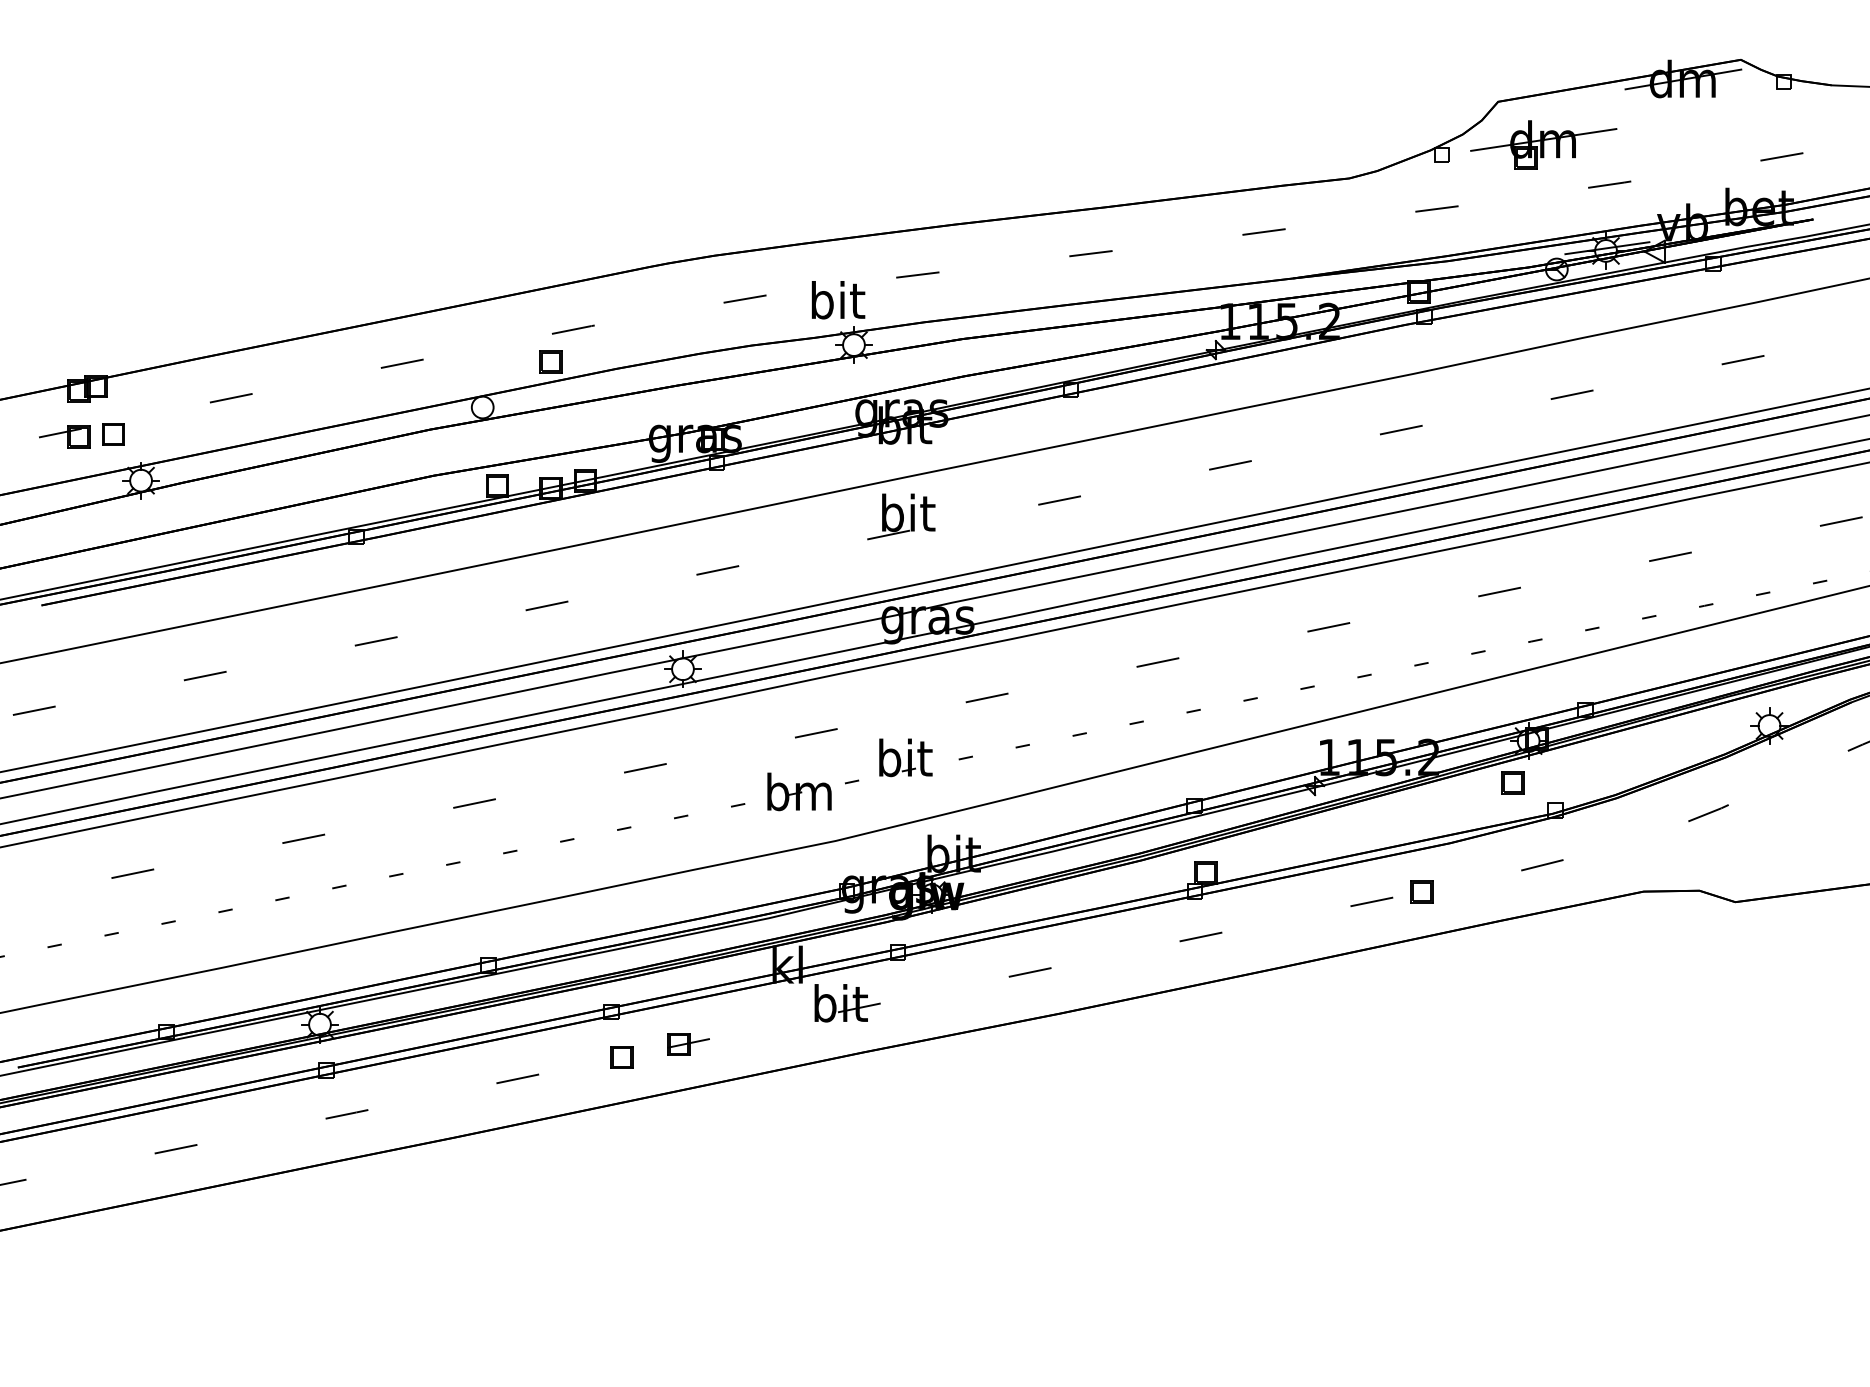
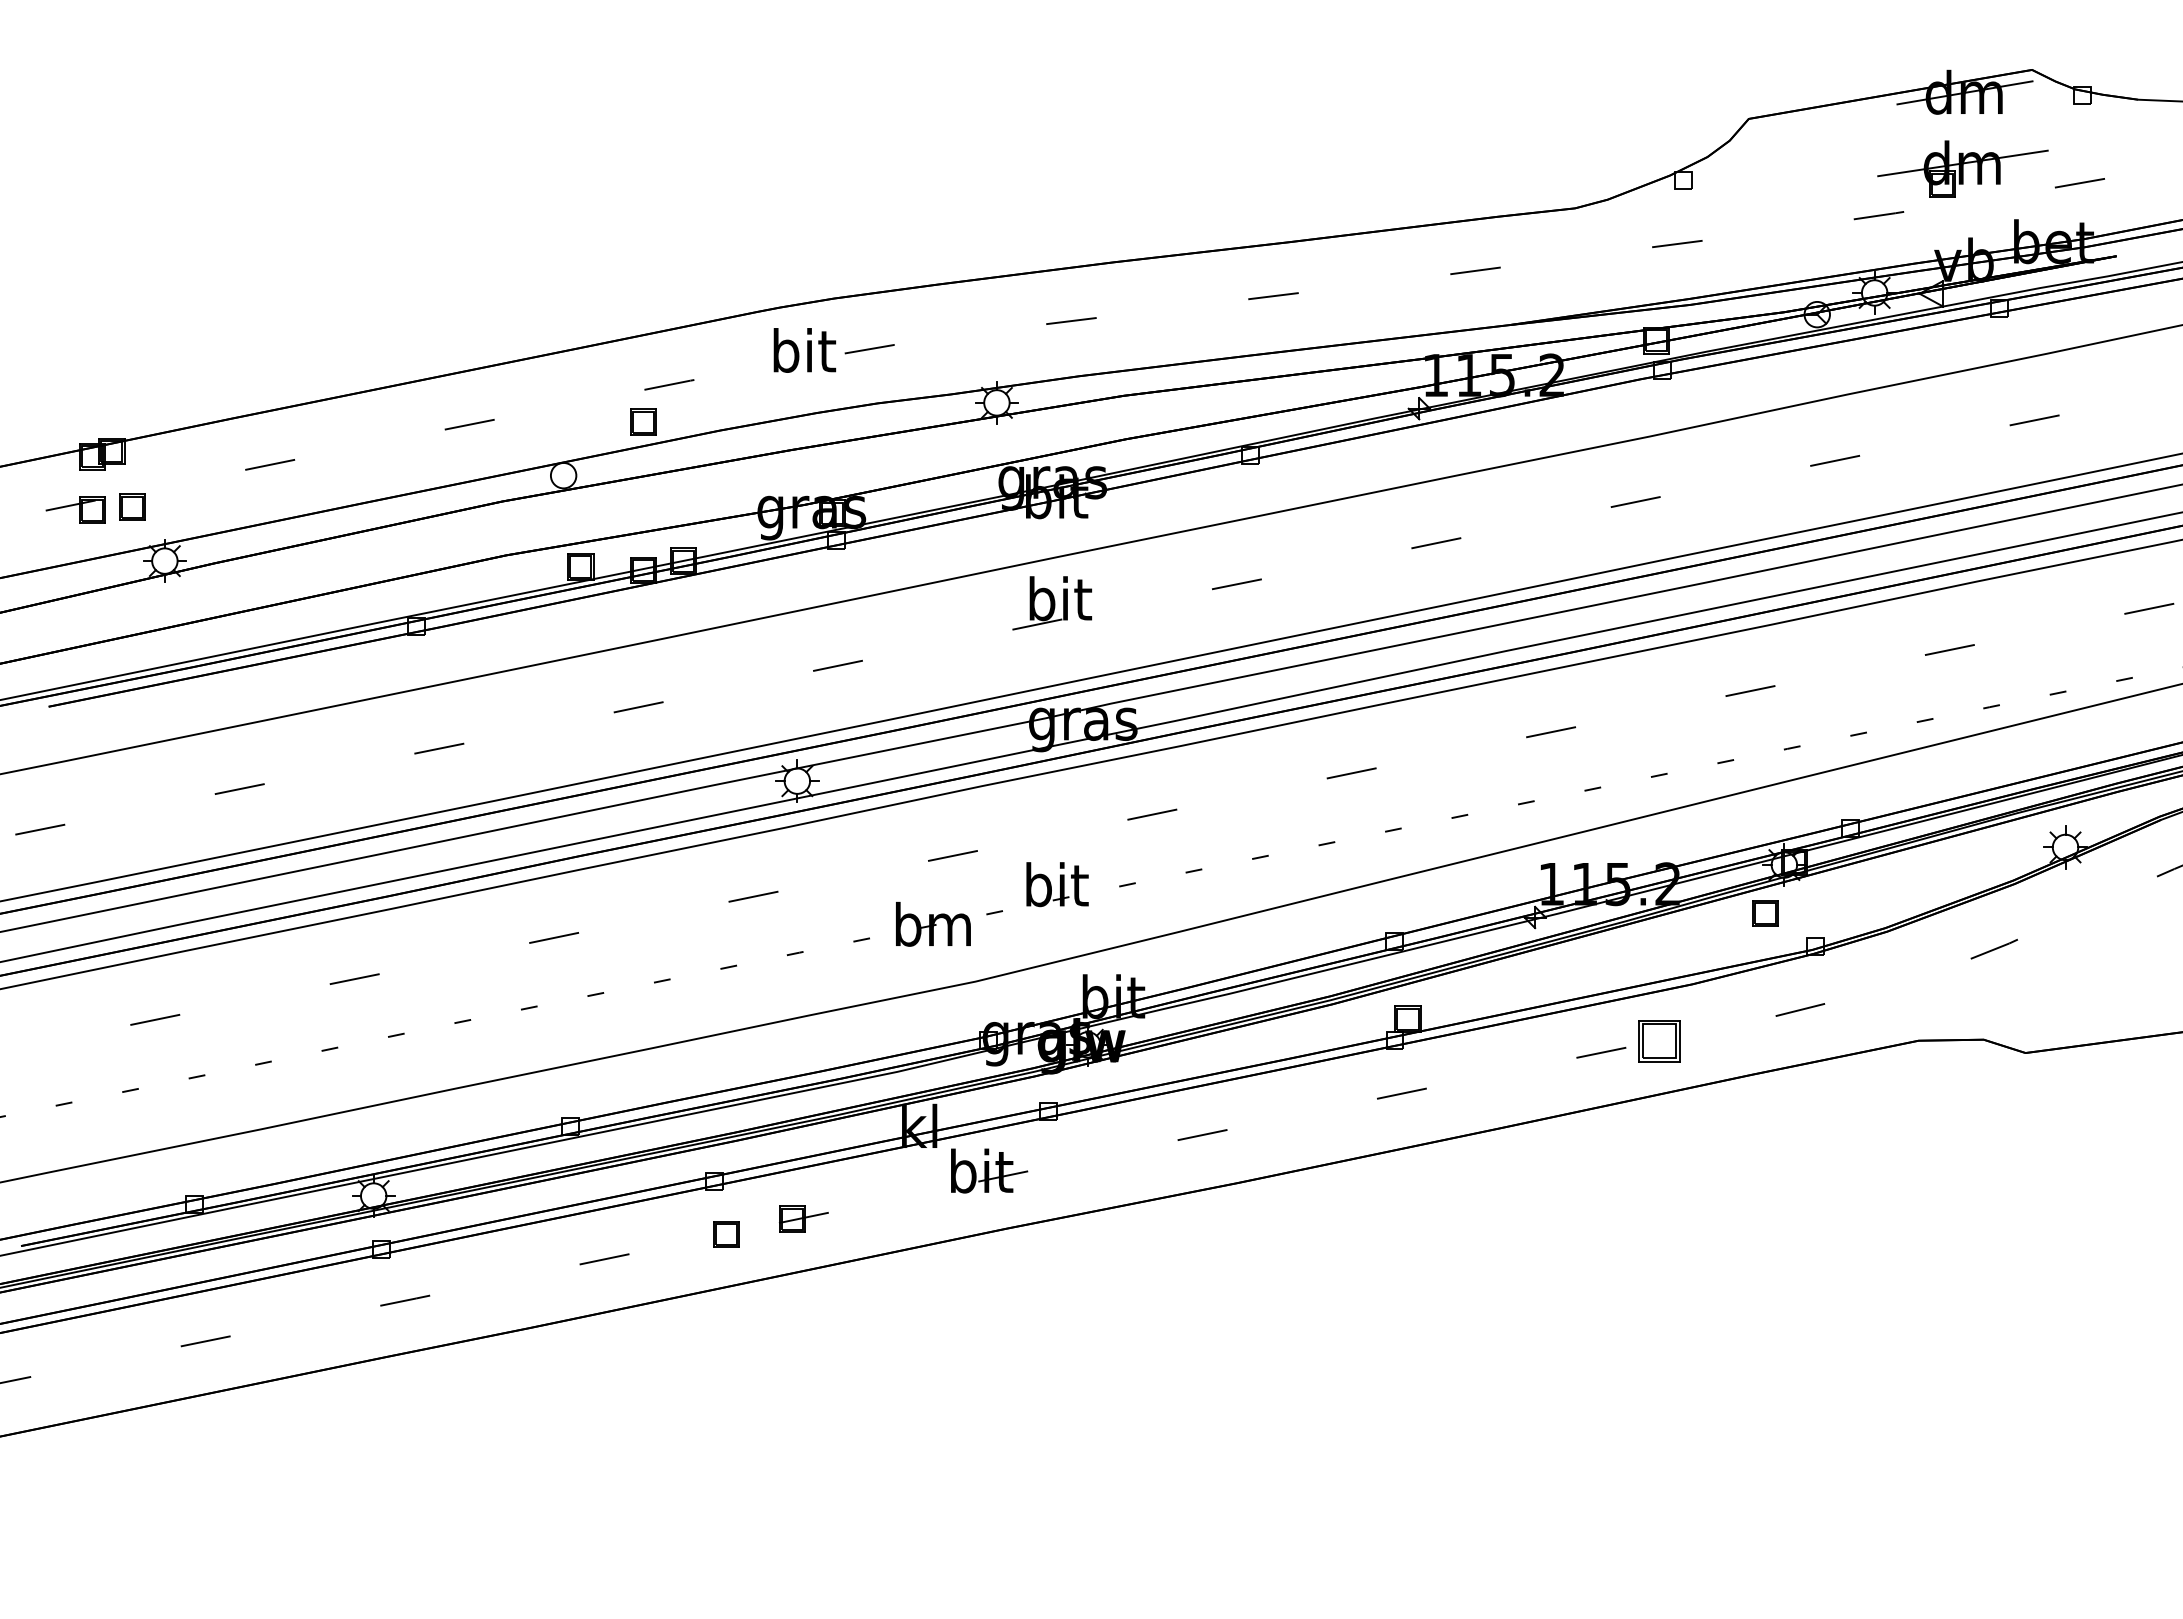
part: (1543, 144) -> (1962, 168), moved
line: (1607, 247) -> (1876, 289), removed
text: (838, 300) -> (804, 350), moved
part: (1421, 891) -> (1659, 1040), size x1.6

